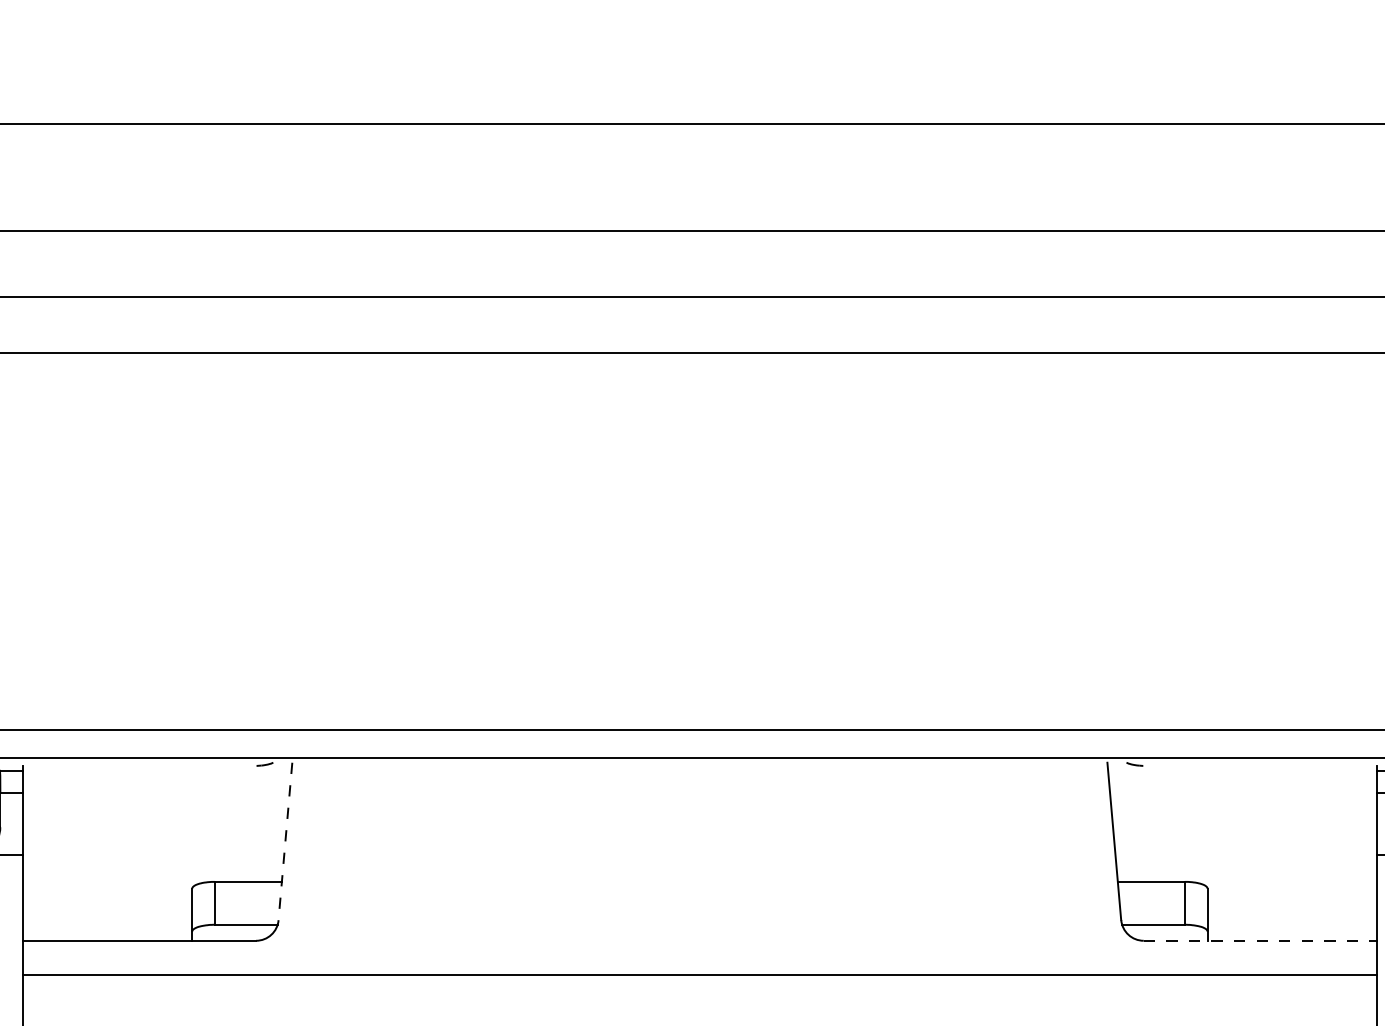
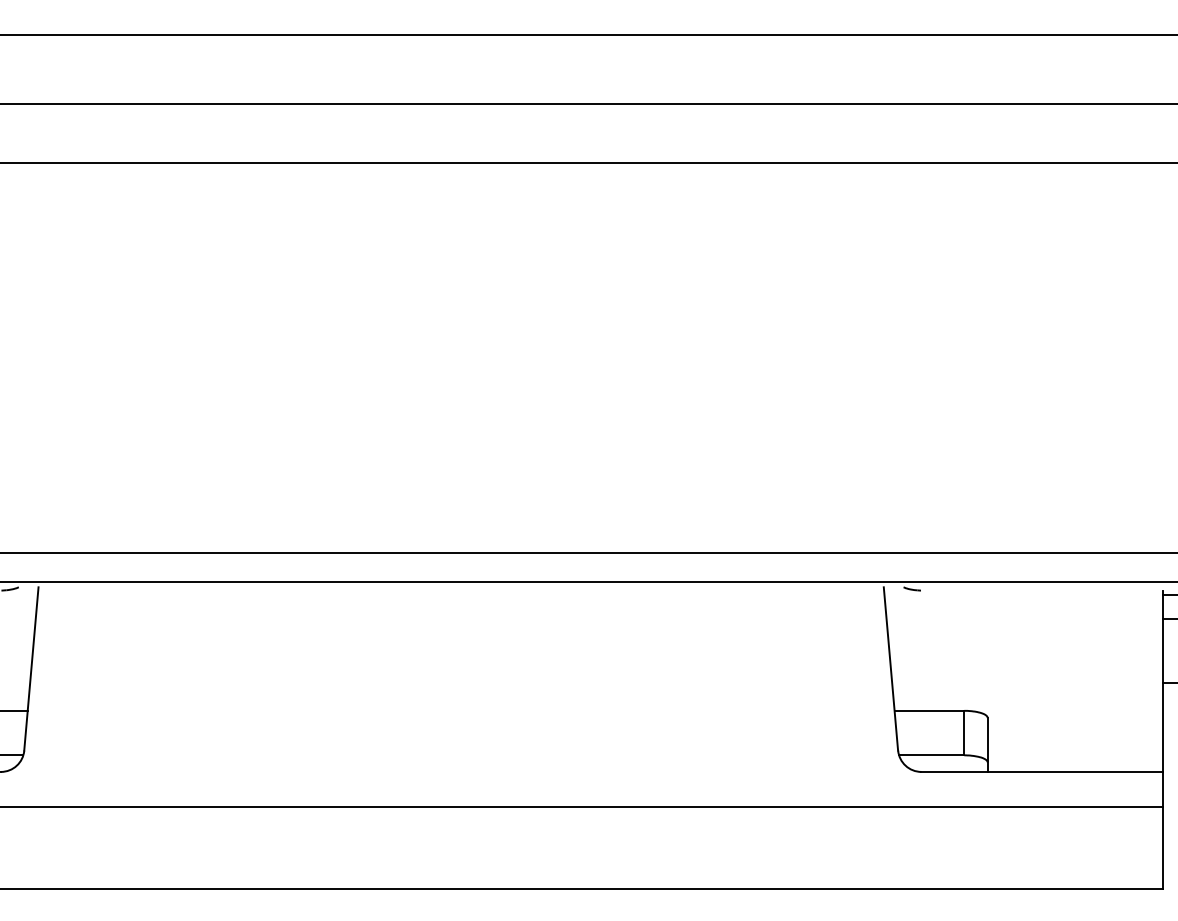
line: (285, 841) -> (31, 668), dashed -> solid
line: (1260, 940) -> (1042, 771), dashed -> solid

